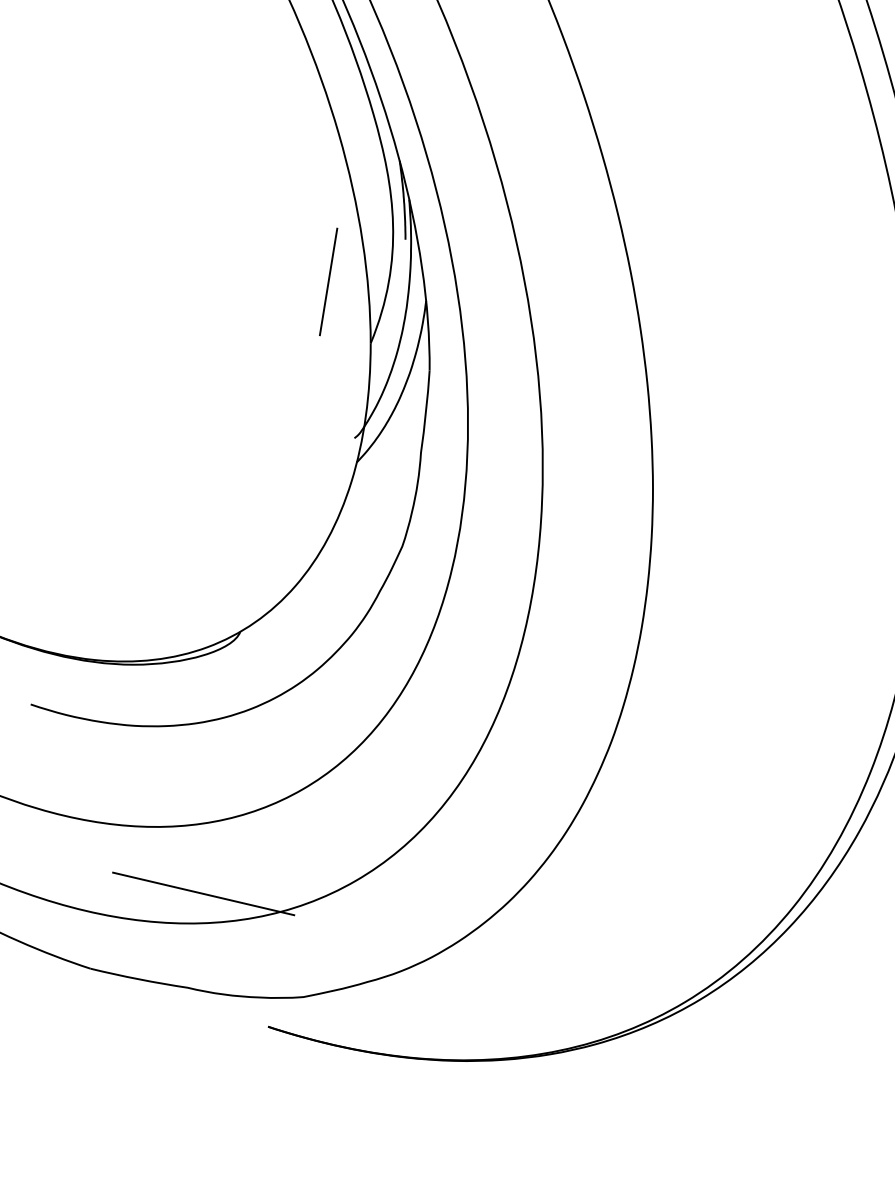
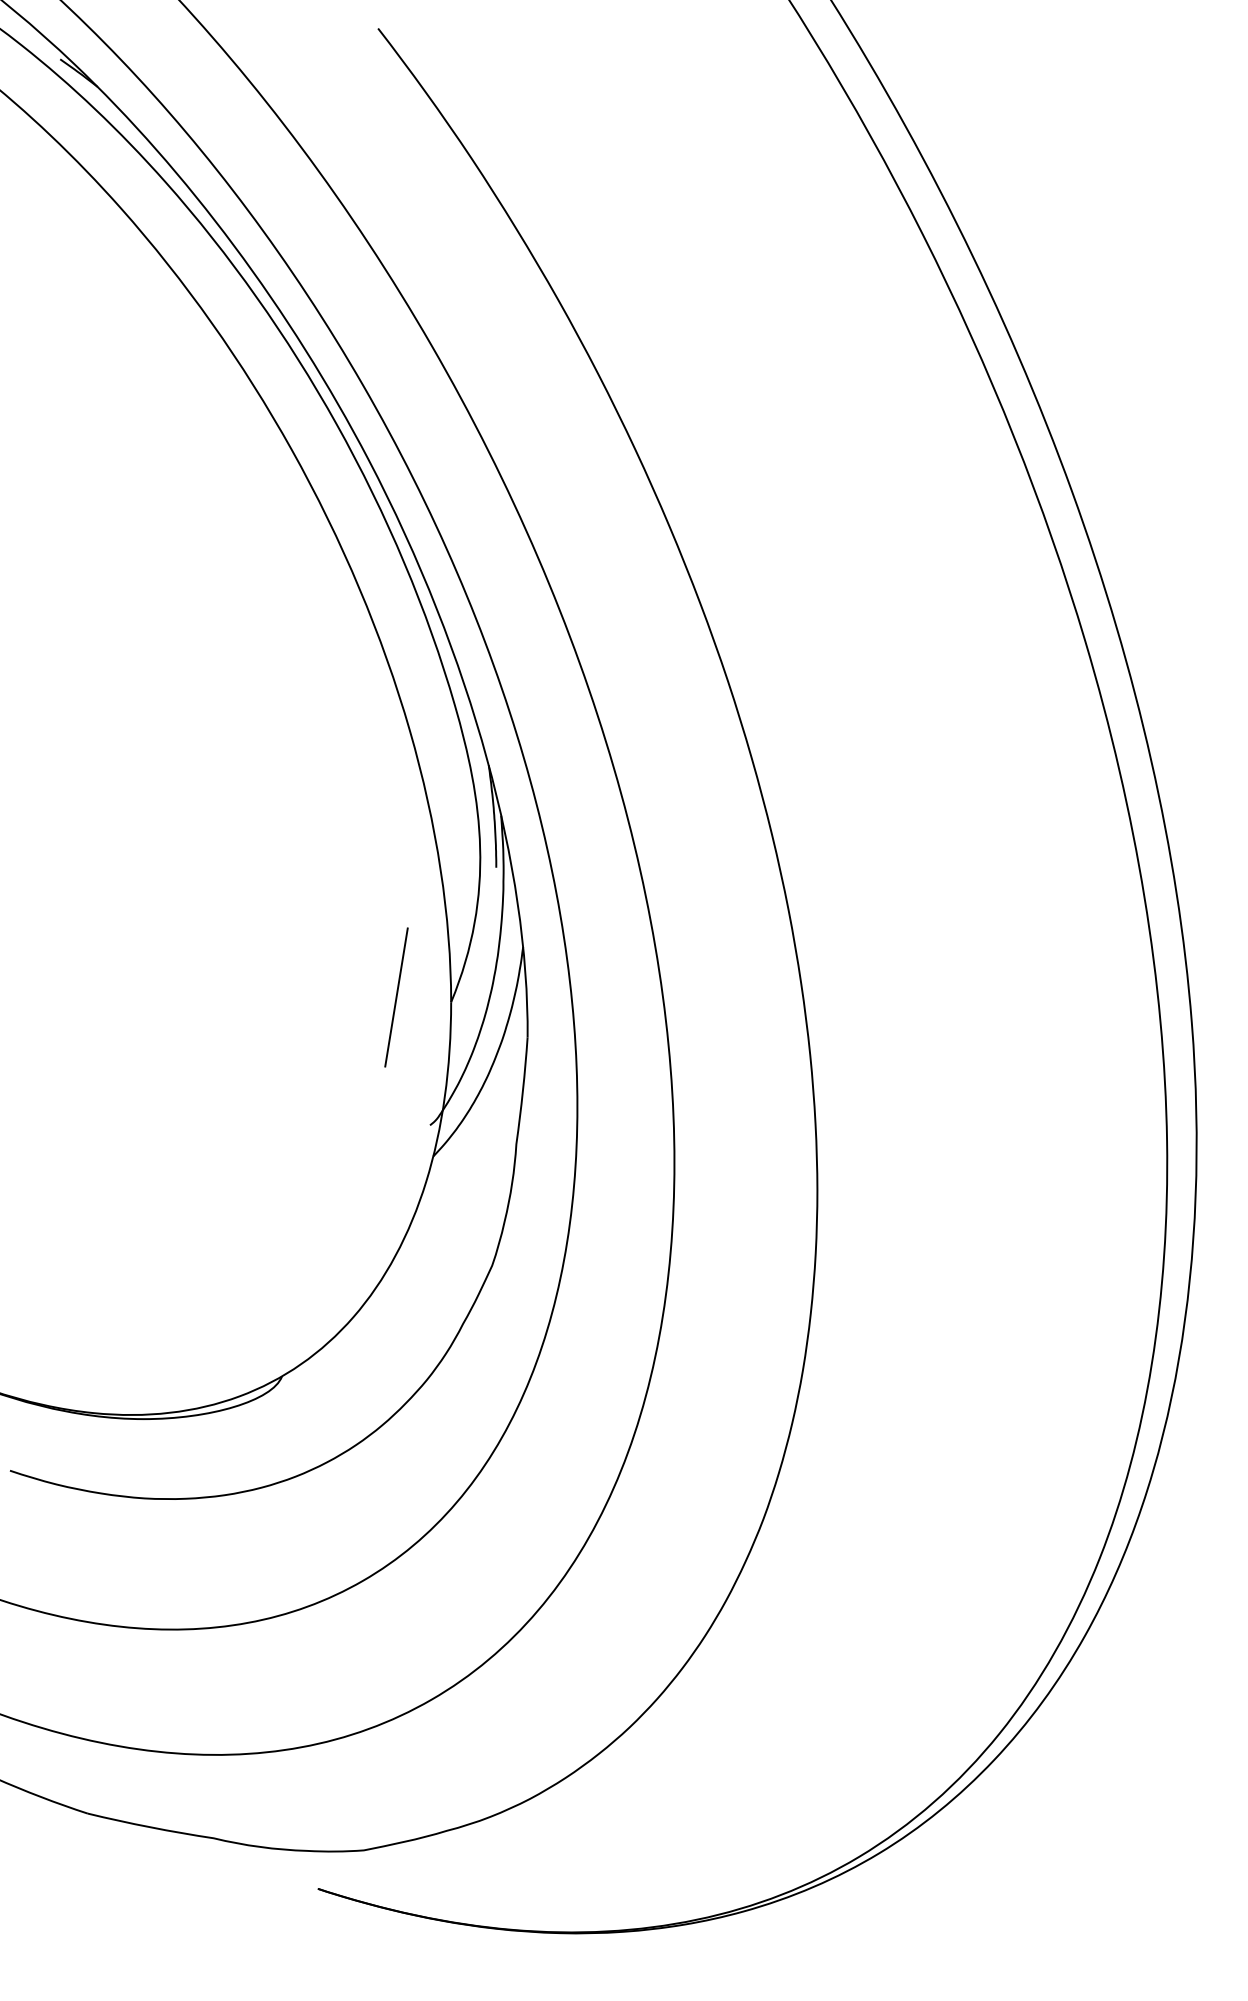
line: (328, 281) -> (396, 997), moved
line: (202, 893) -> (233, 1716), removed

